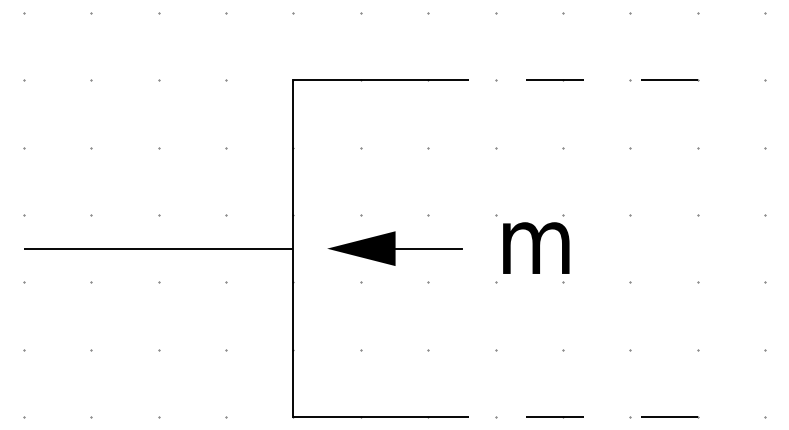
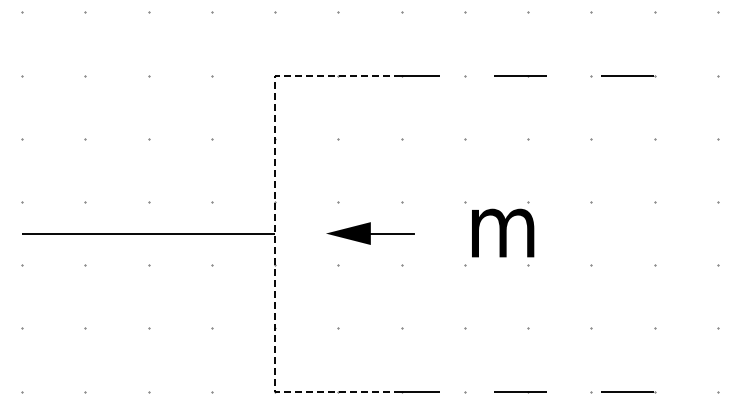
line: (293, 248) -> (275, 233), solid -> dashed
part: (395, 248) -> (370, 233), size x0.7

